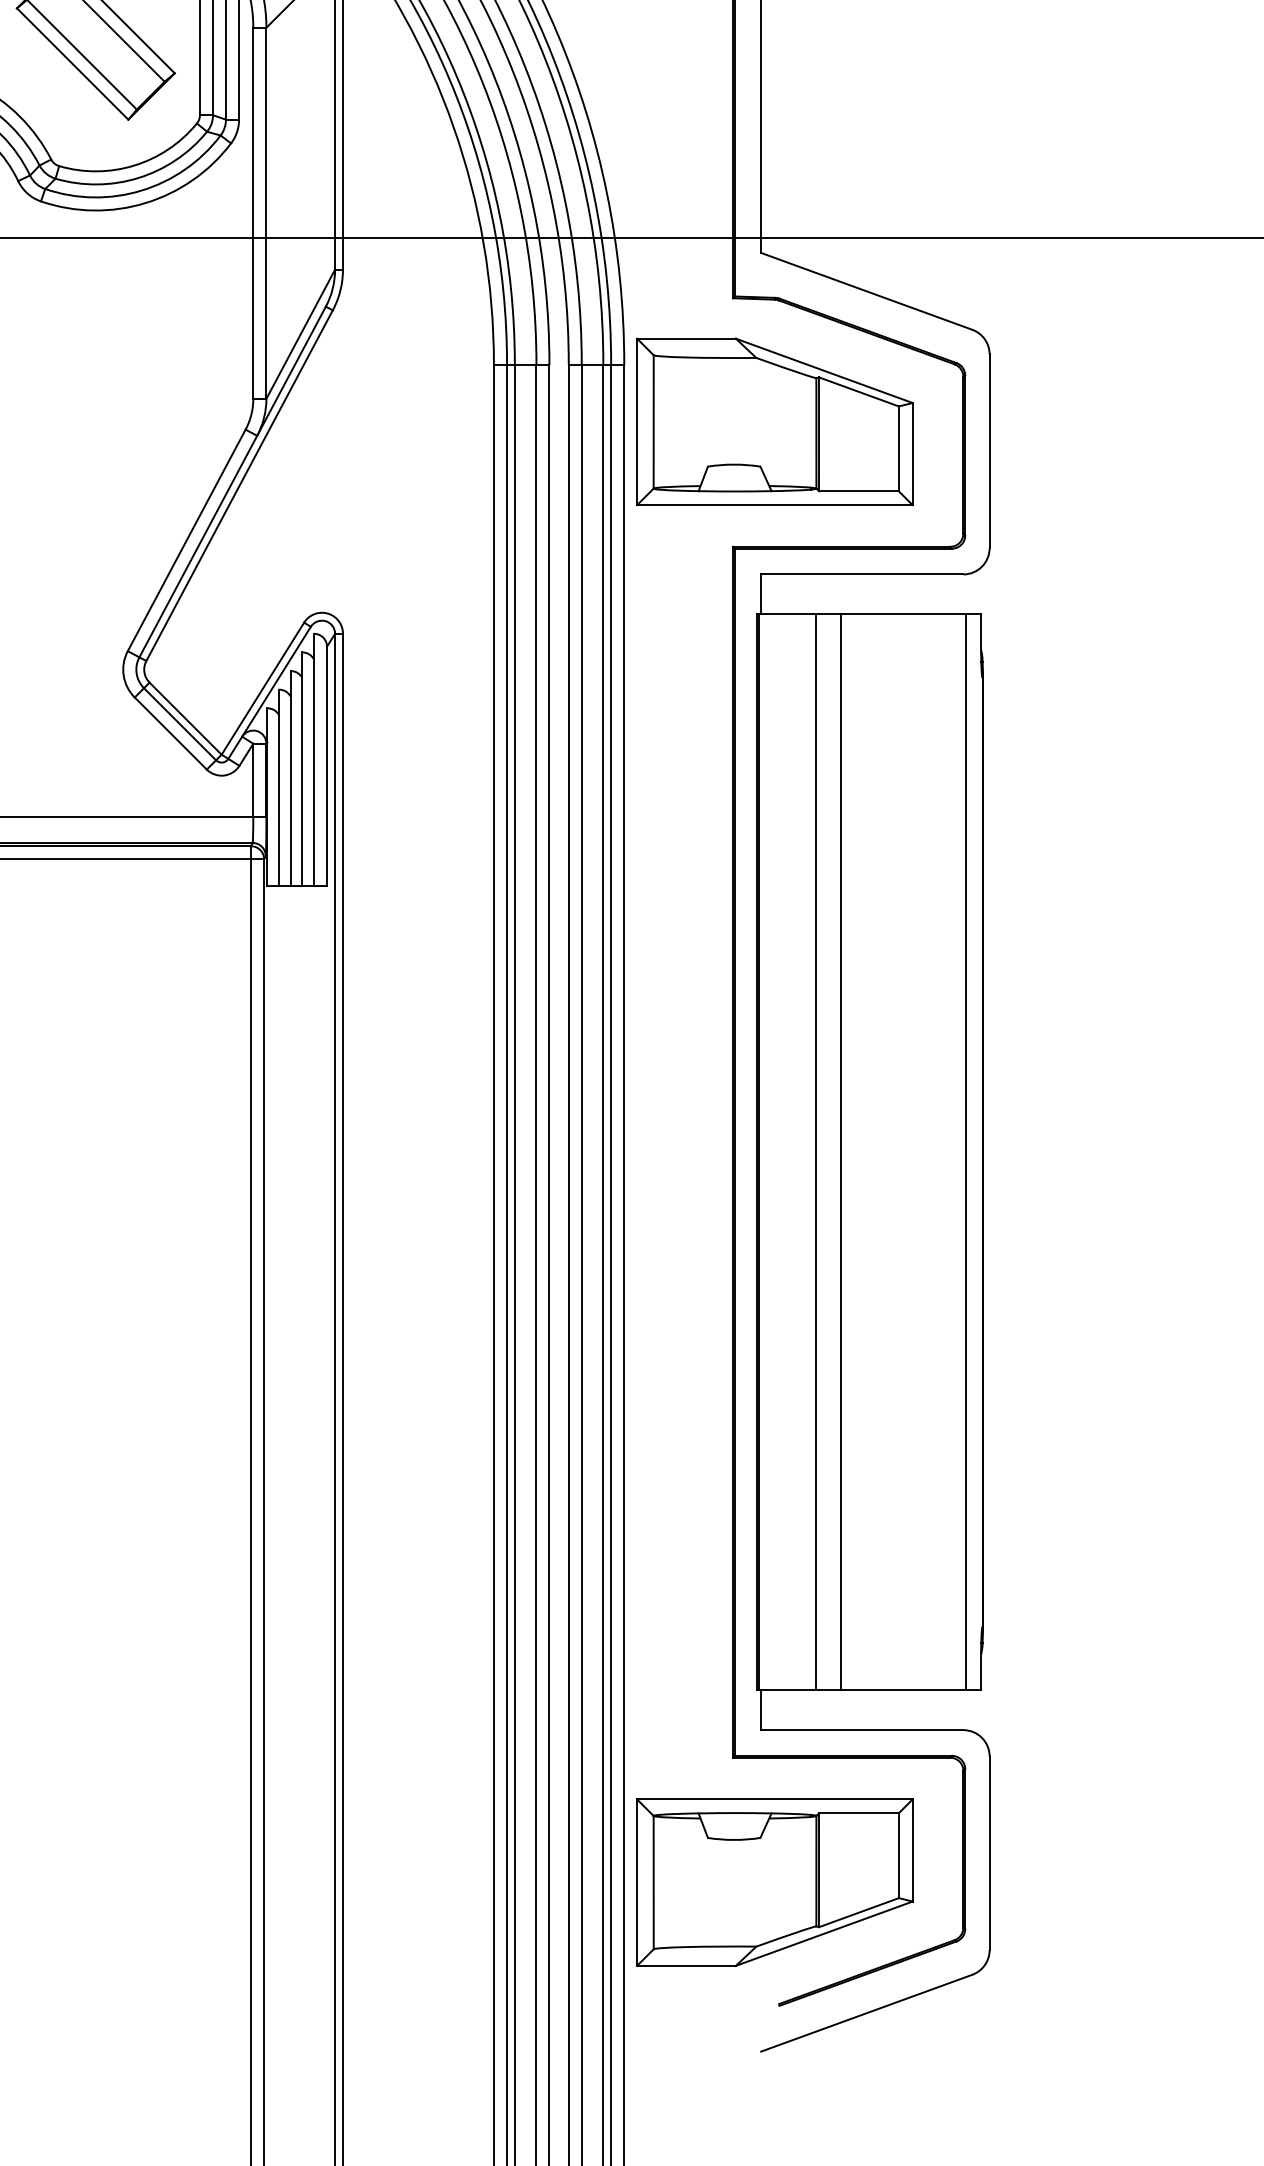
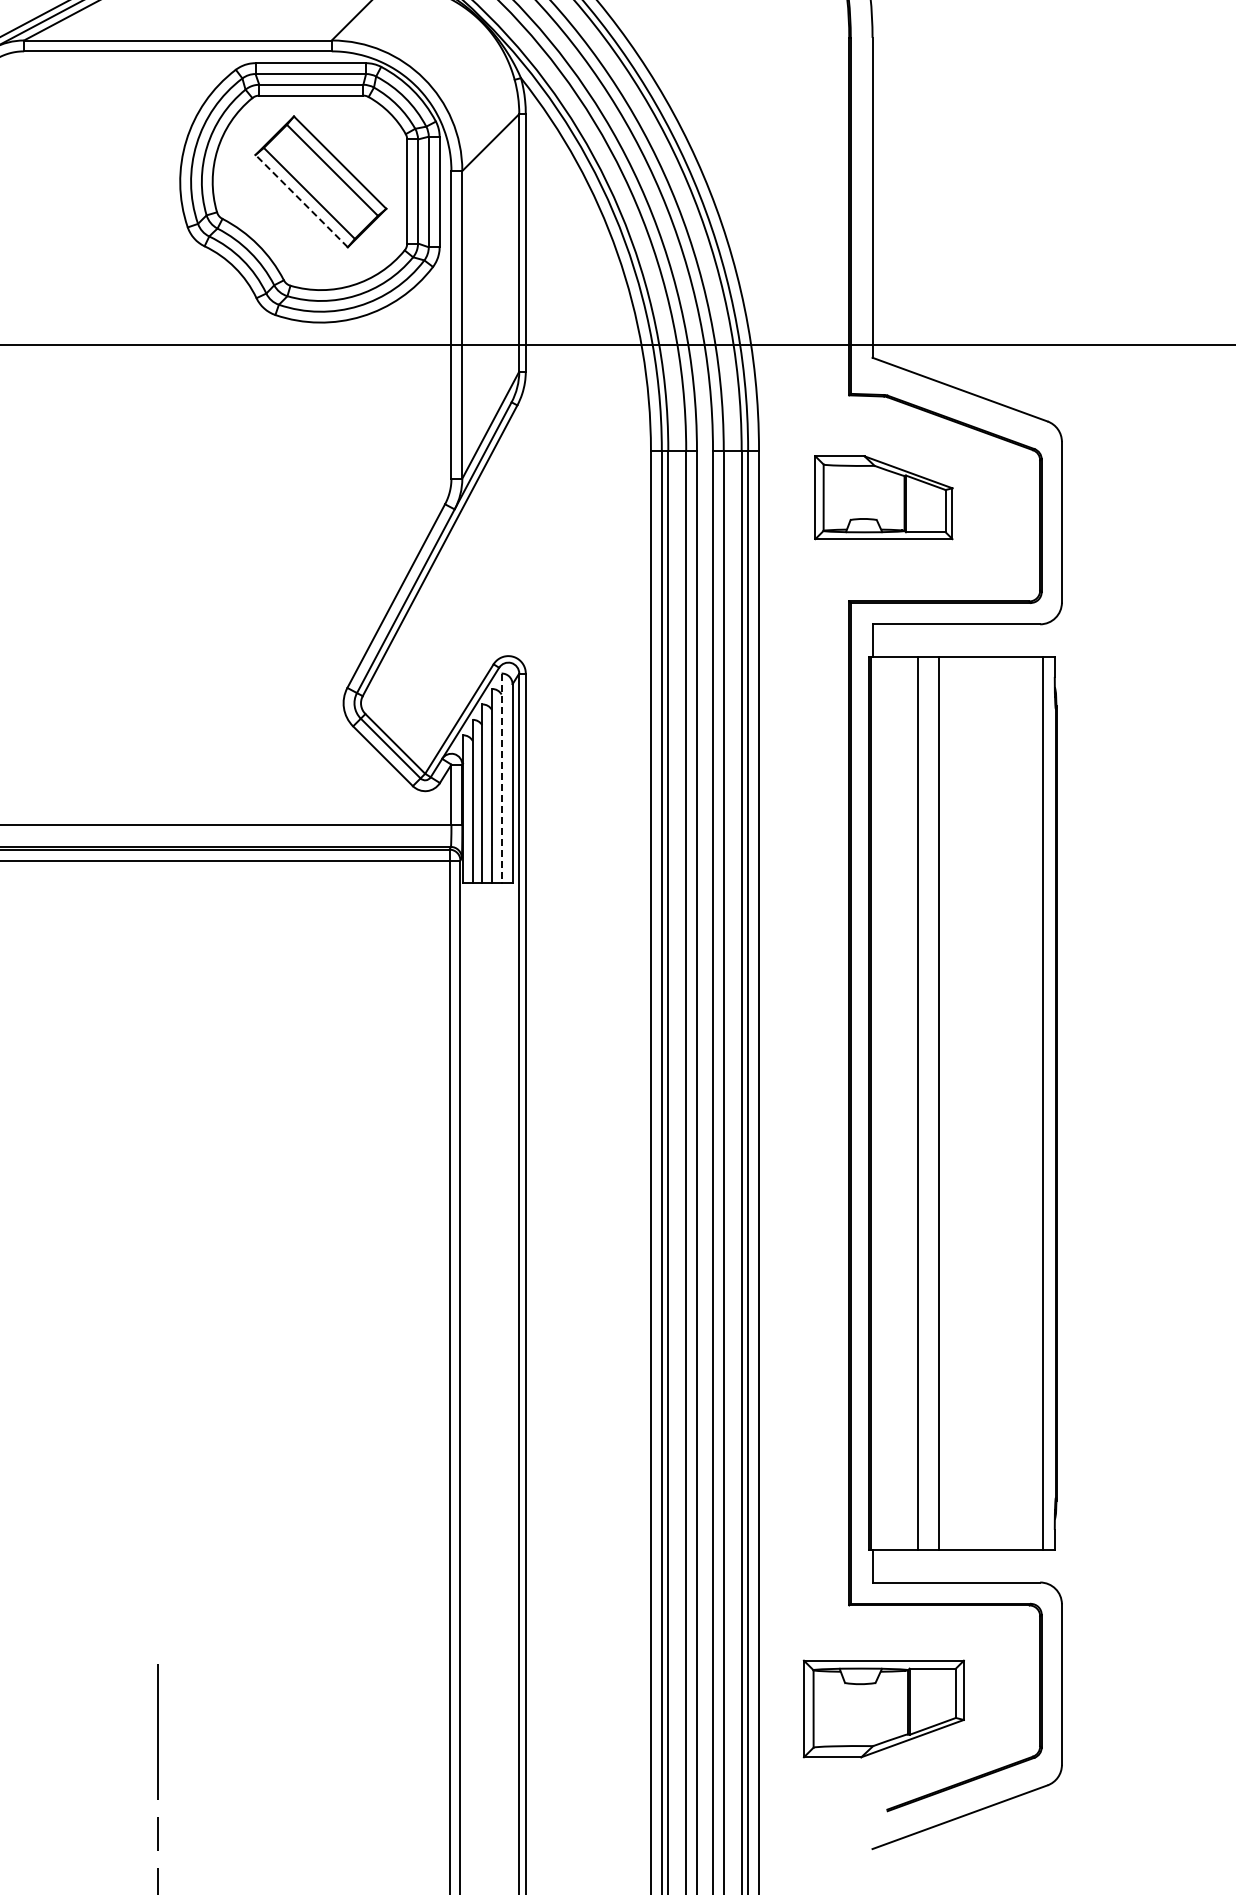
line: (72, 63) -> (301, 200), solid -> dashed
part: (774, 421) -> (883, 497), size x0.6
line: (313, 760) -> (501, 778), solid -> dashed
part: (774, 1882) -> (883, 1708), size x0.7

